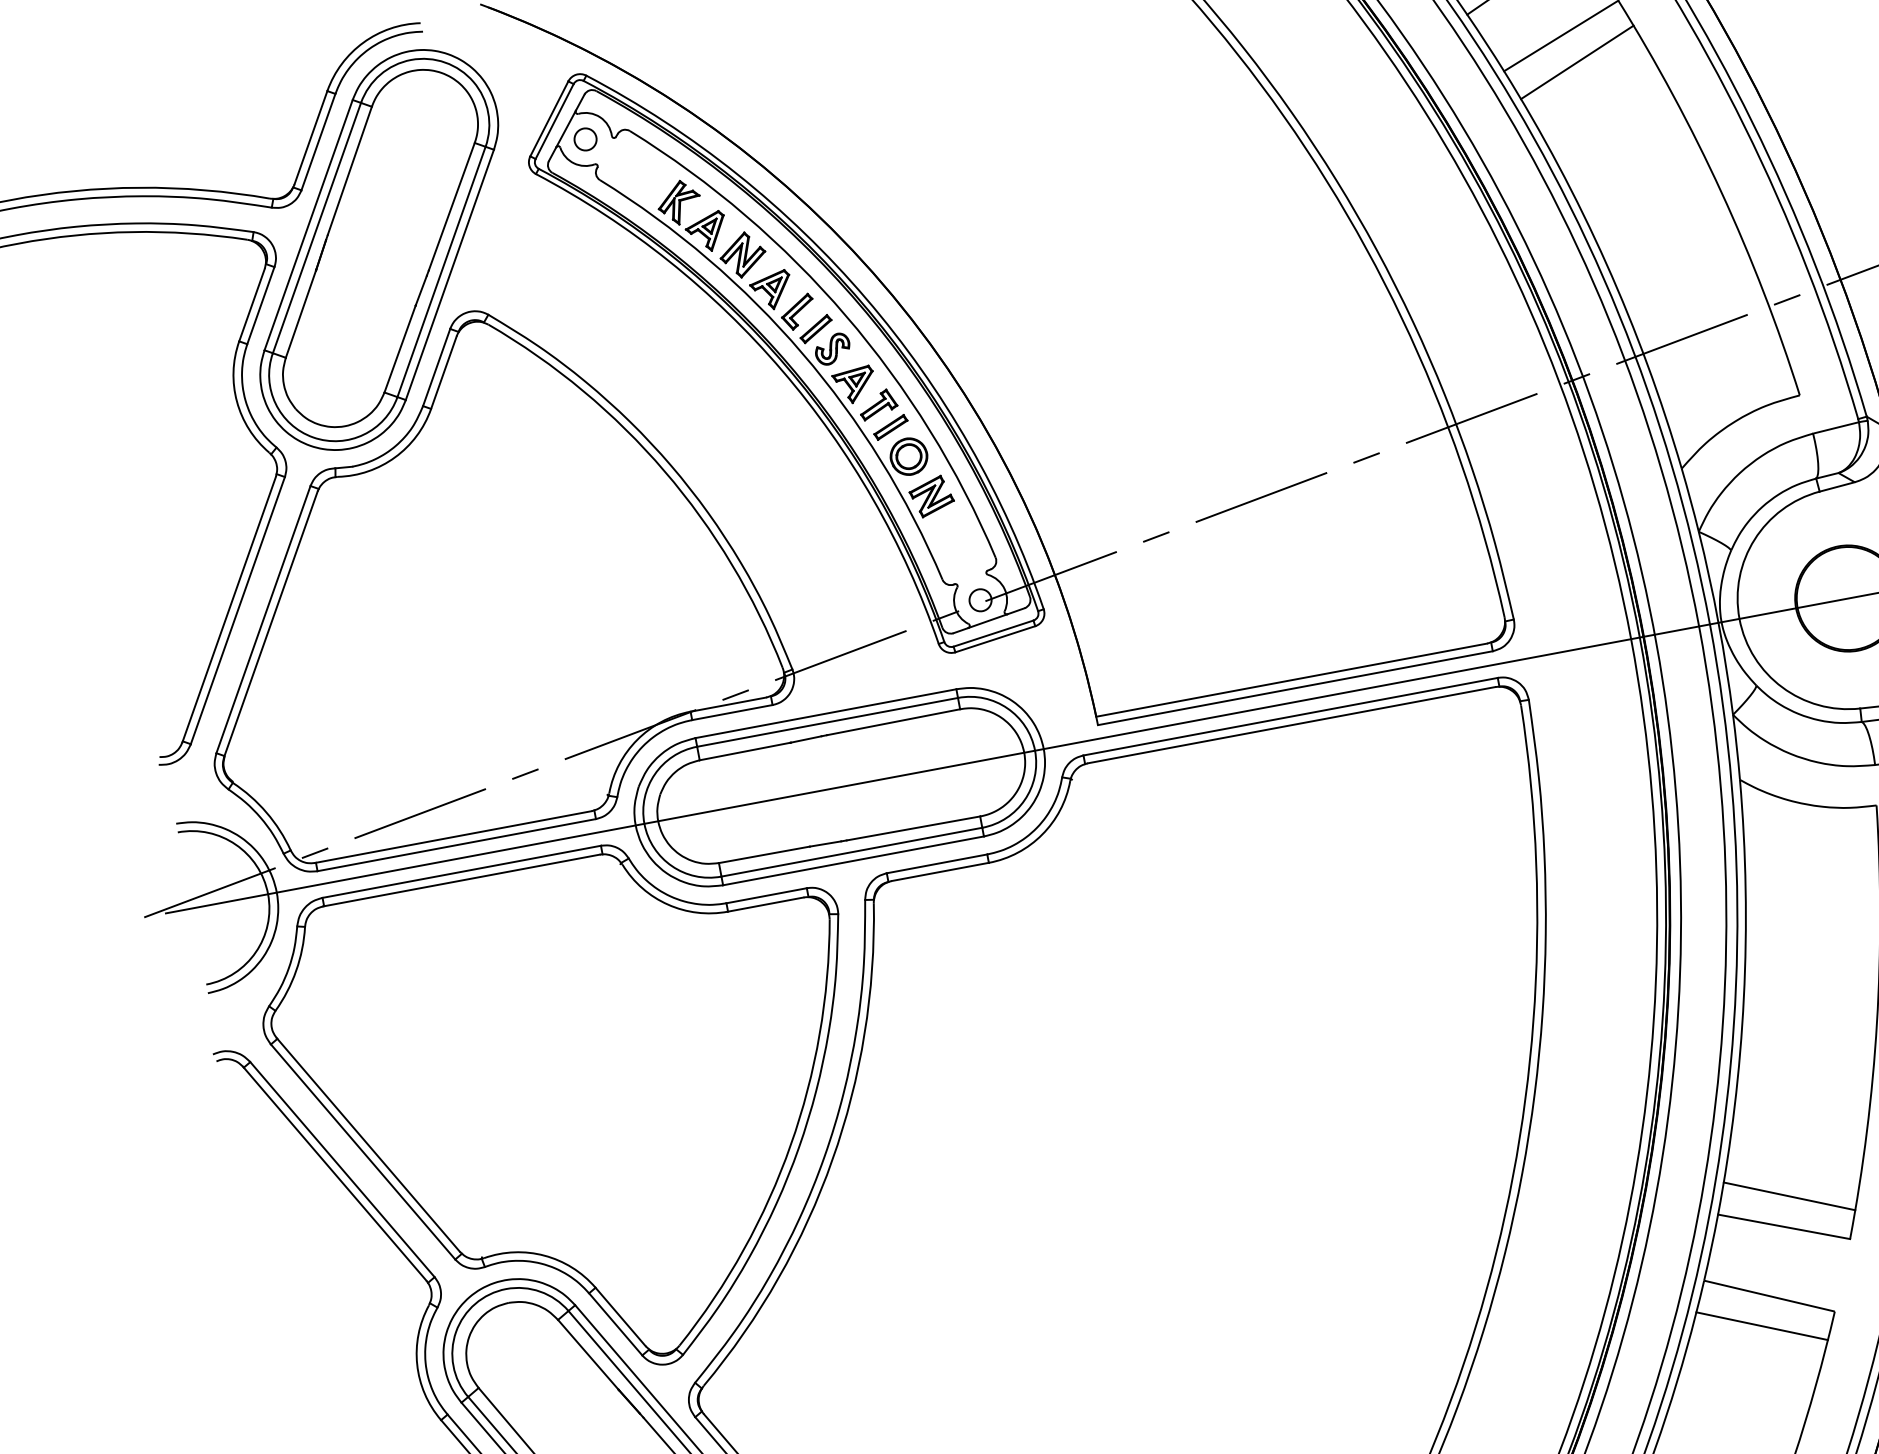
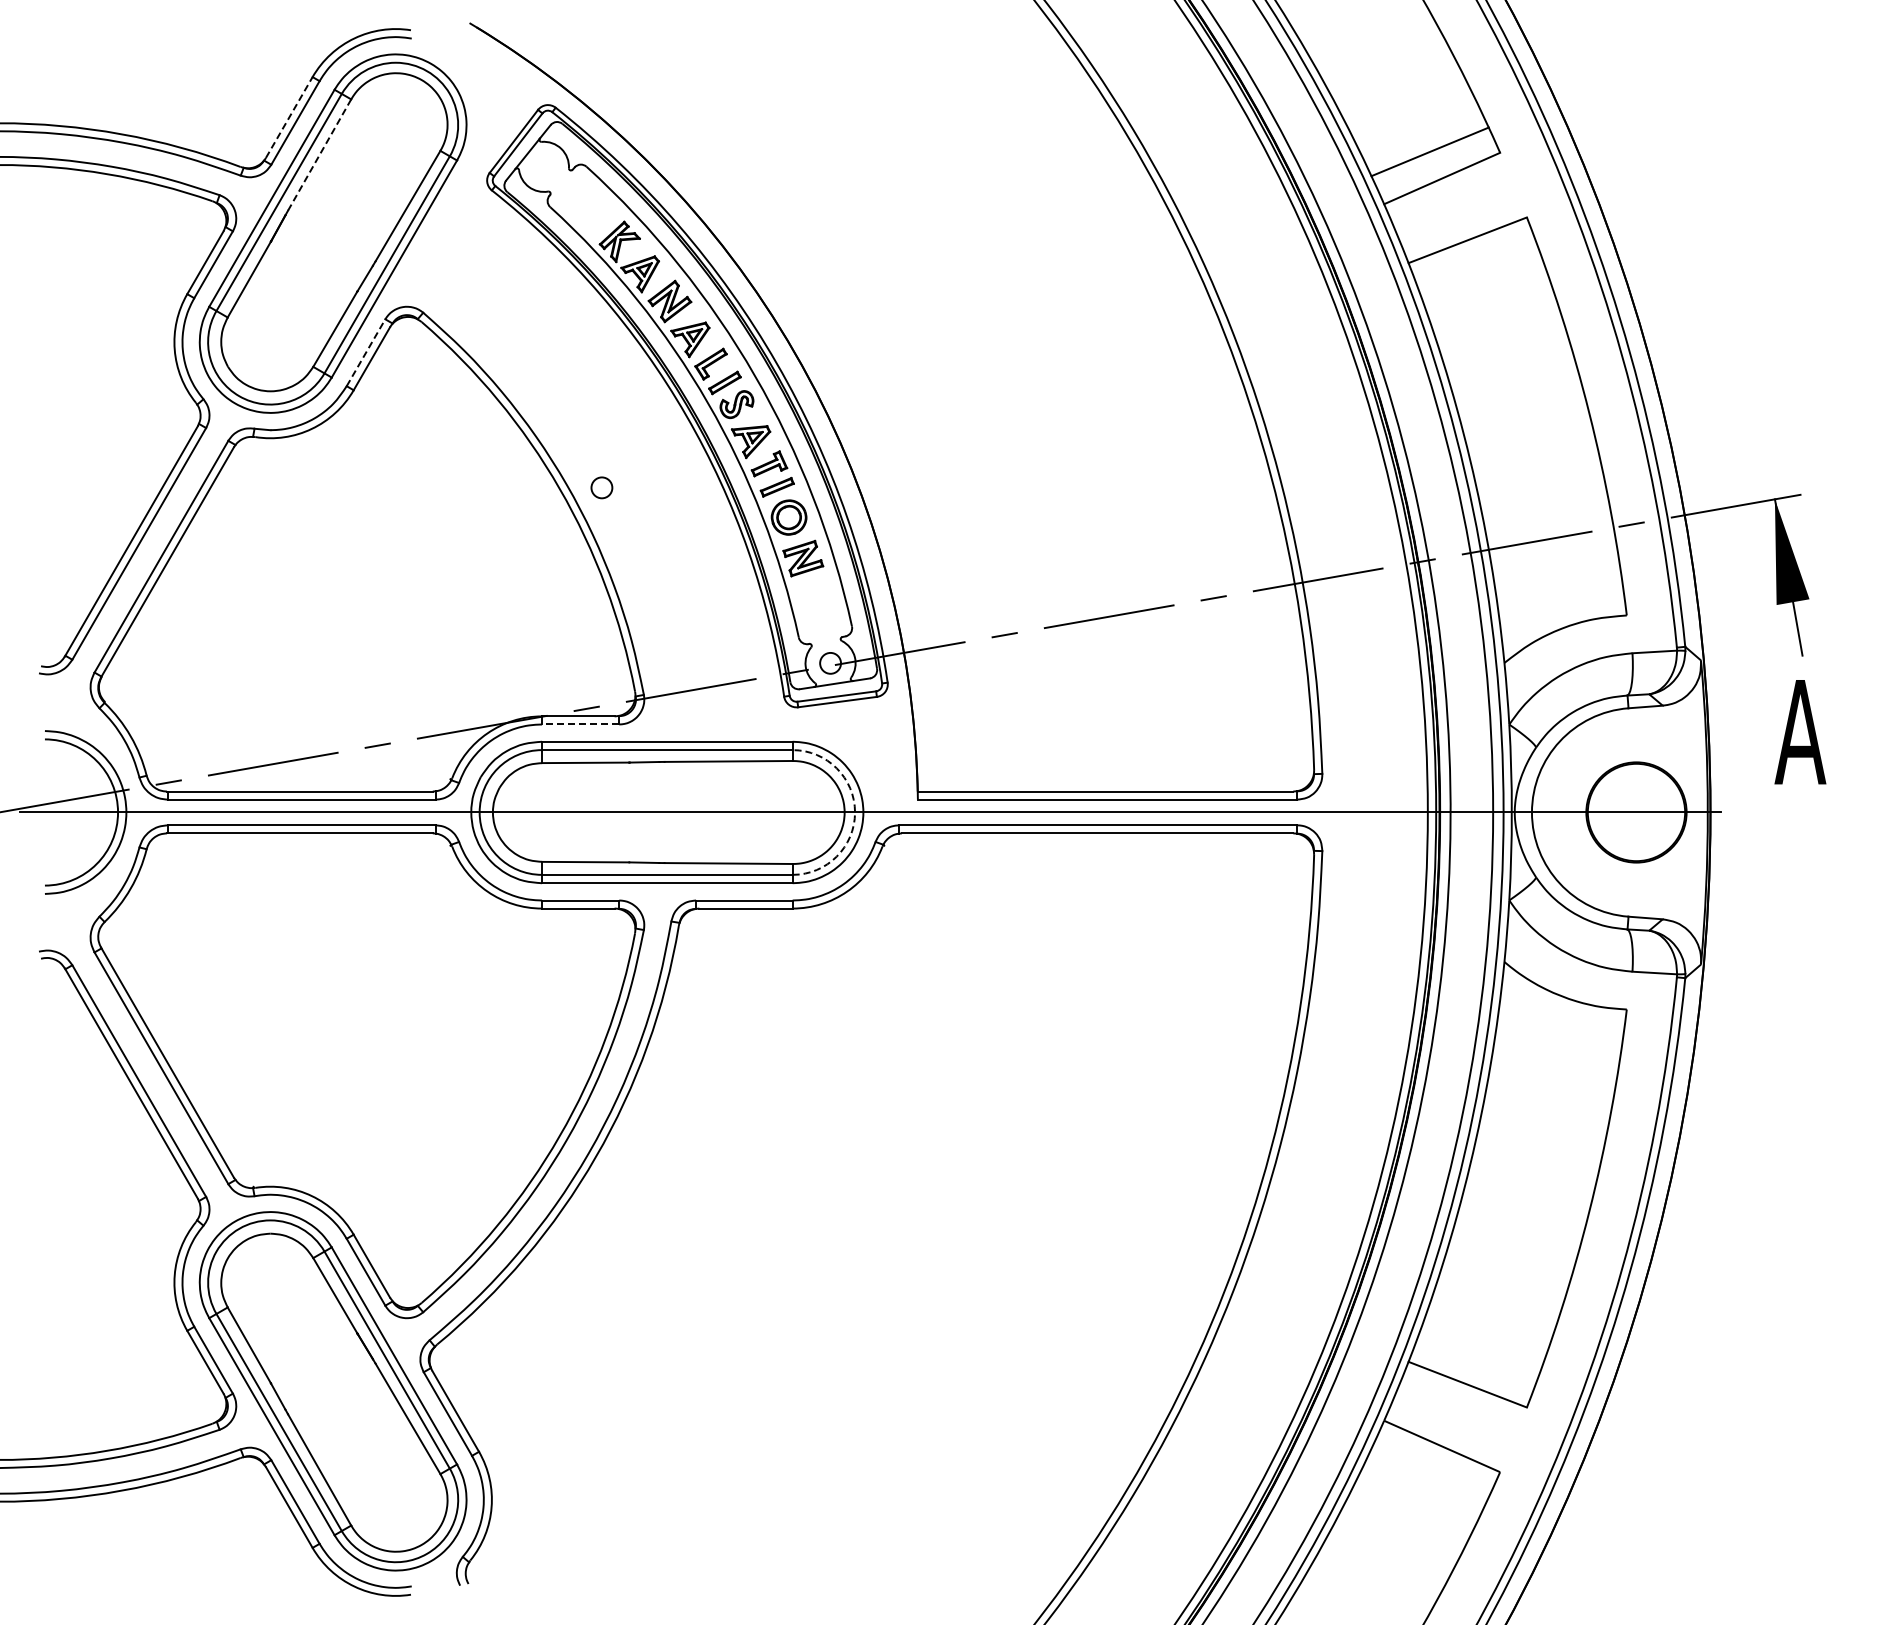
line: (1576, 62) -> (1477, 267), removed
line: (311, 137) -> (289, 117), solid -> dashed
circle: (585, 139) -> (601, 487), moved
line: (349, 171) -> (319, 155), solid -> dashed
line: (437, 367) -> (366, 352), solid -> dashed
line: (732, 712) -> (580, 724), solid -> dashed
arc: (1035, 750) -> (855, 812), solid -> dashed
line: (1788, 1196) -> (1477, 1357), removed
line: (1761, 1325) -> (1429, 1472), removed

